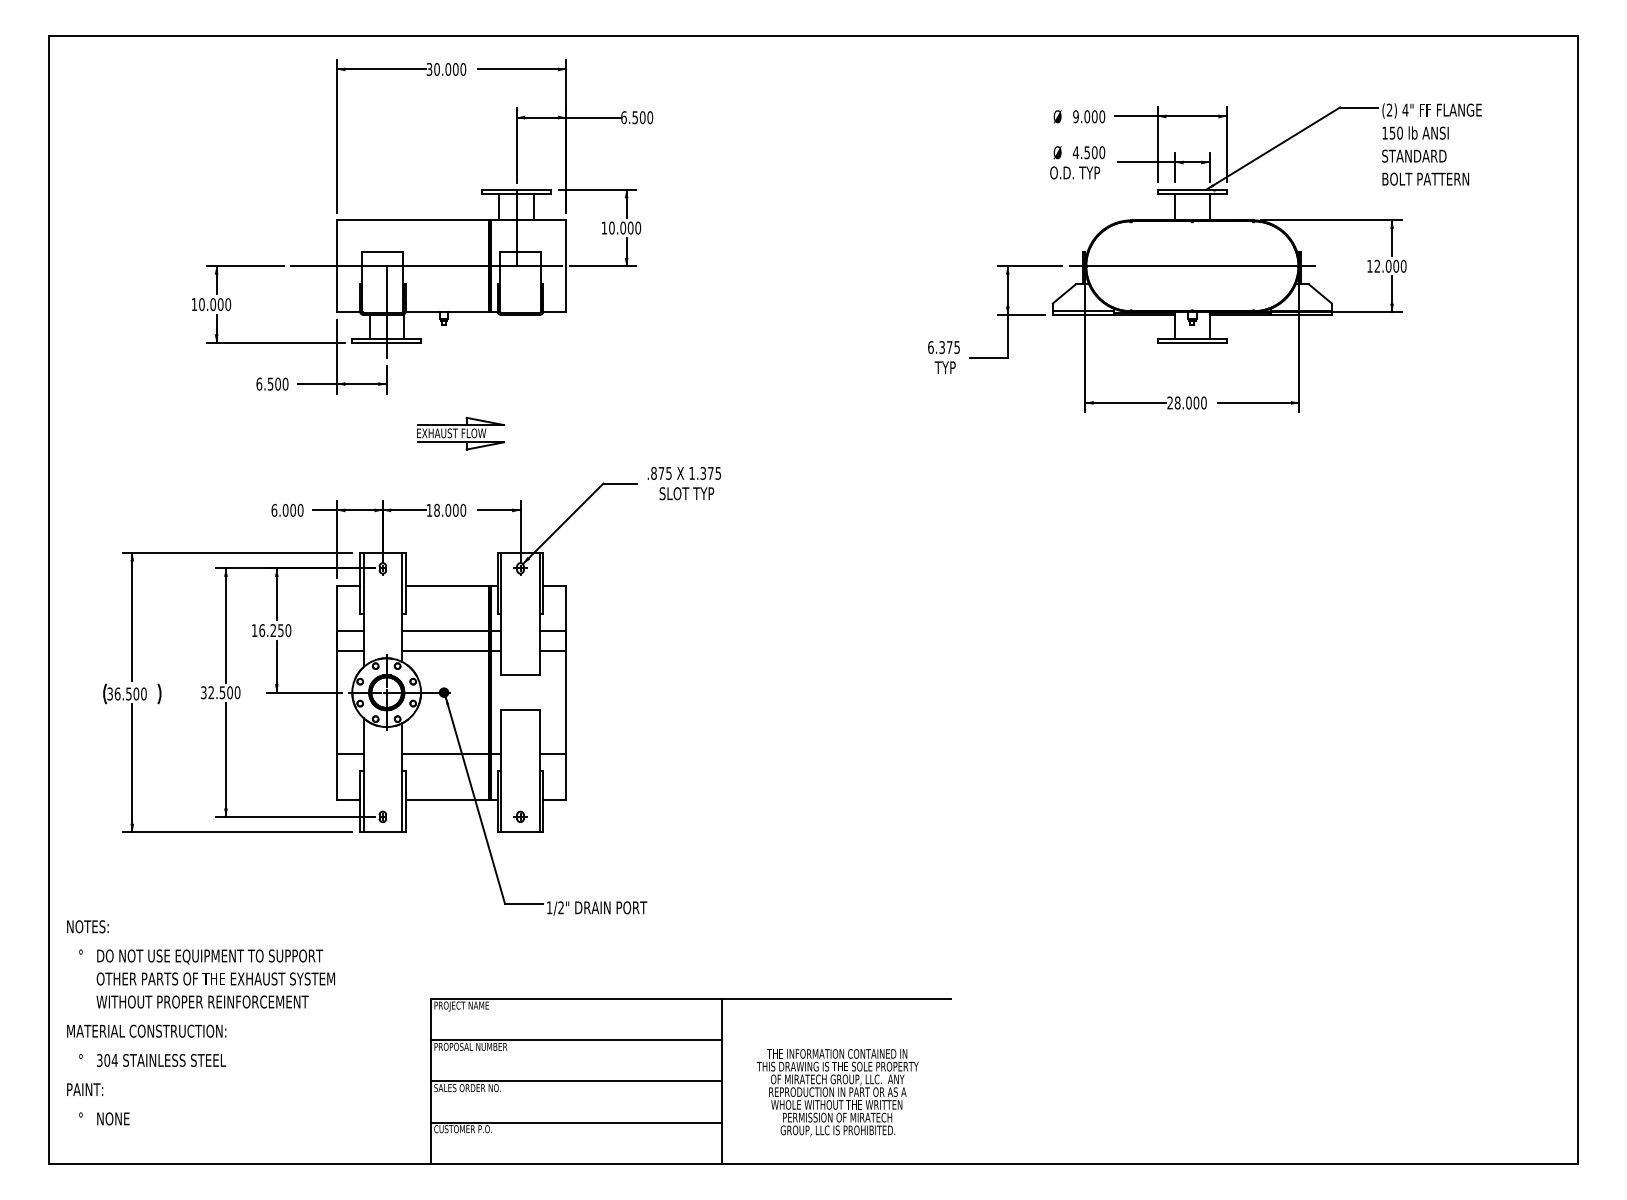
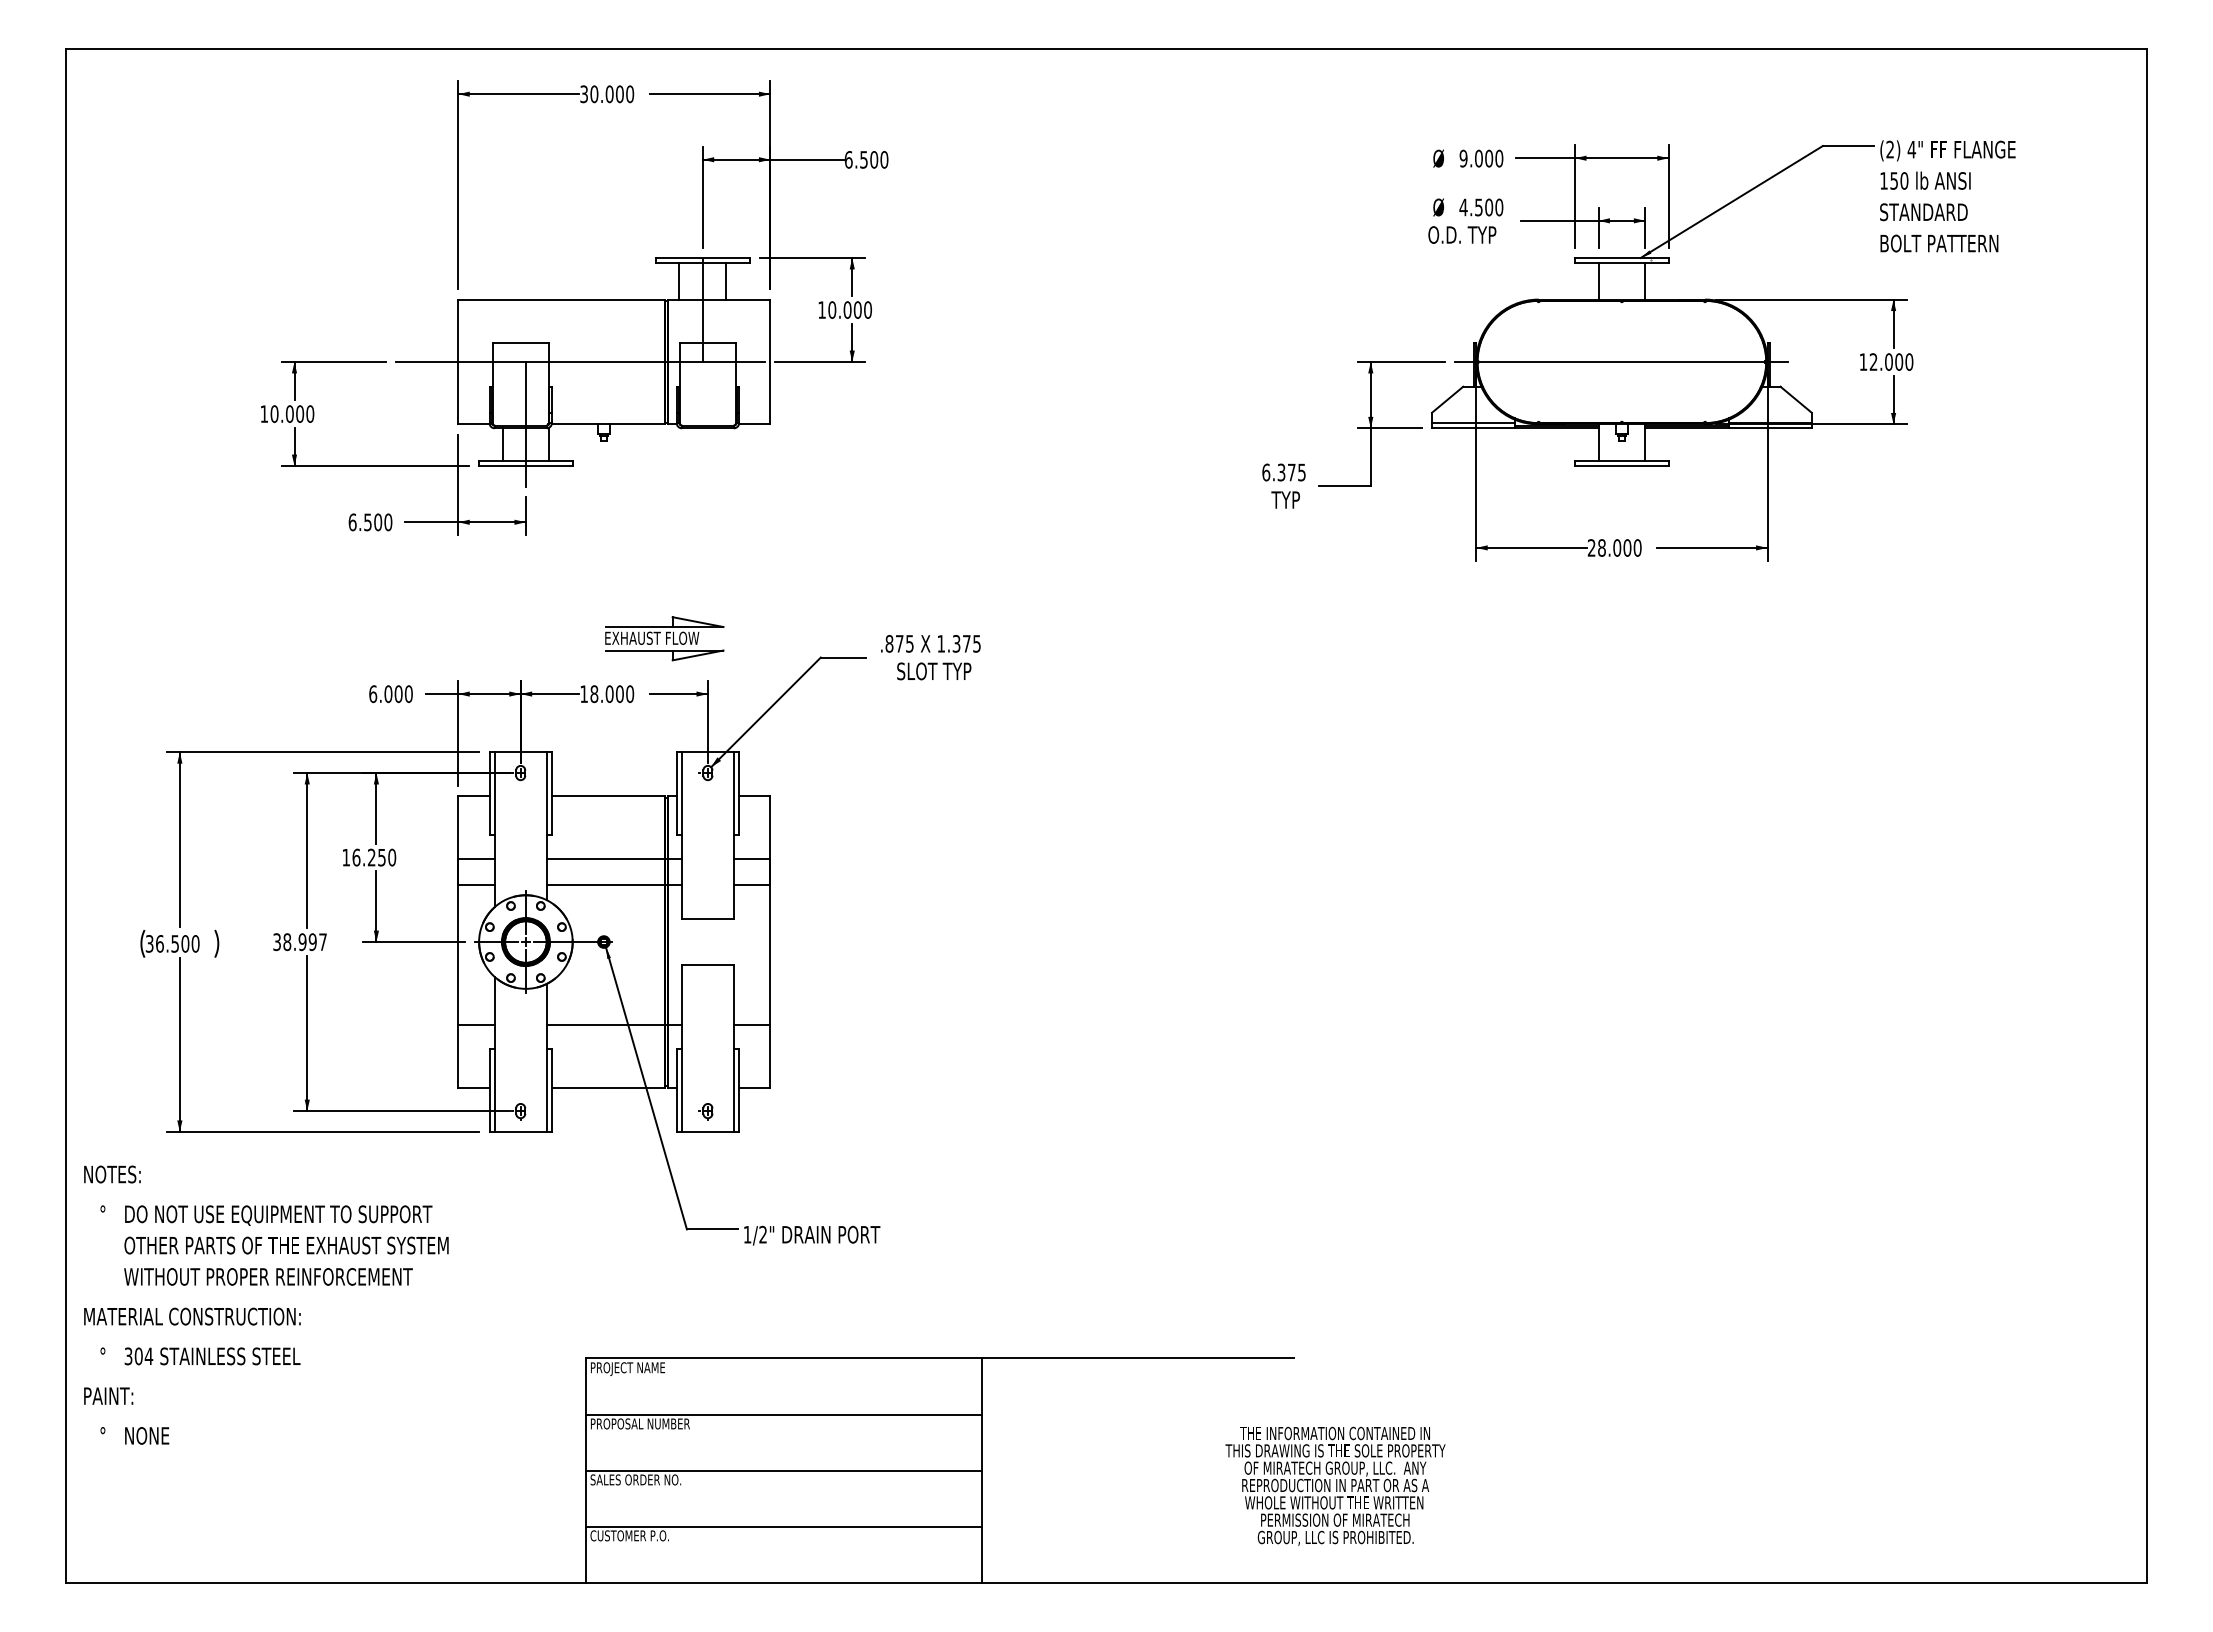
part: (460, 433) -> (664, 638), moved
text: (224, 692) -> (305, 942), 32.500 -> 38.997
text: (201, 1022) -> (266, 1304), moved
text: (837, 1092) -> (1335, 1485), moved

